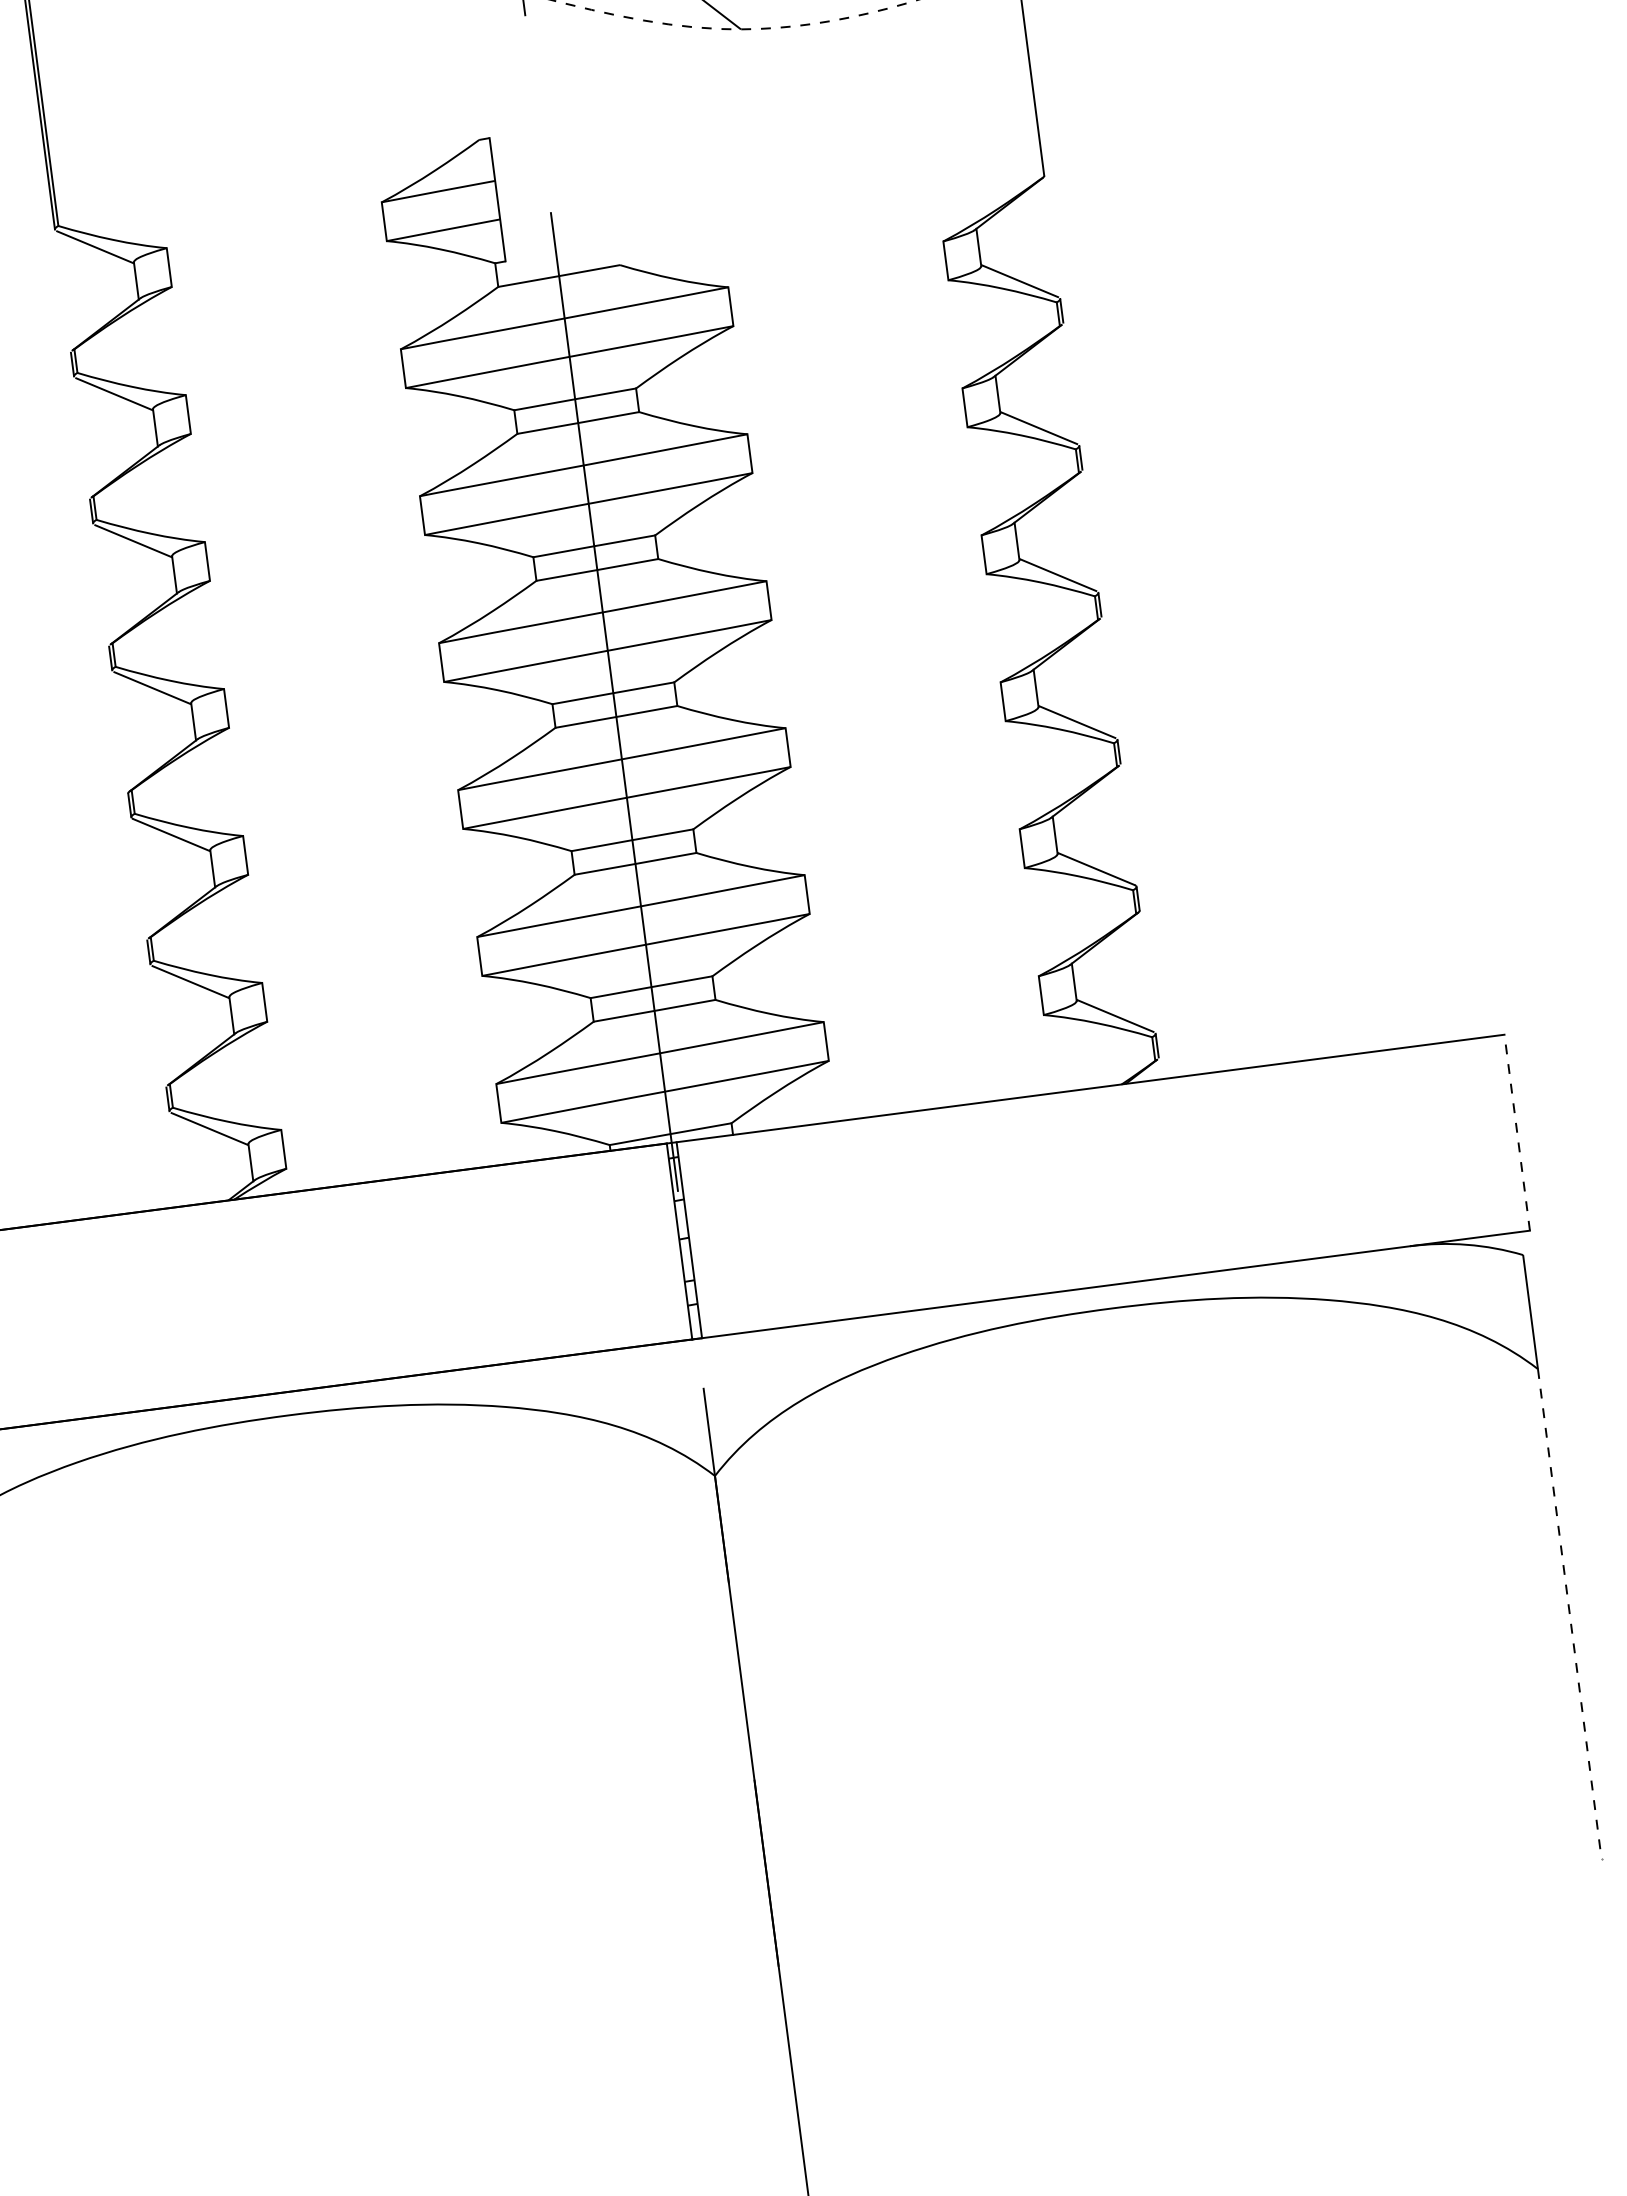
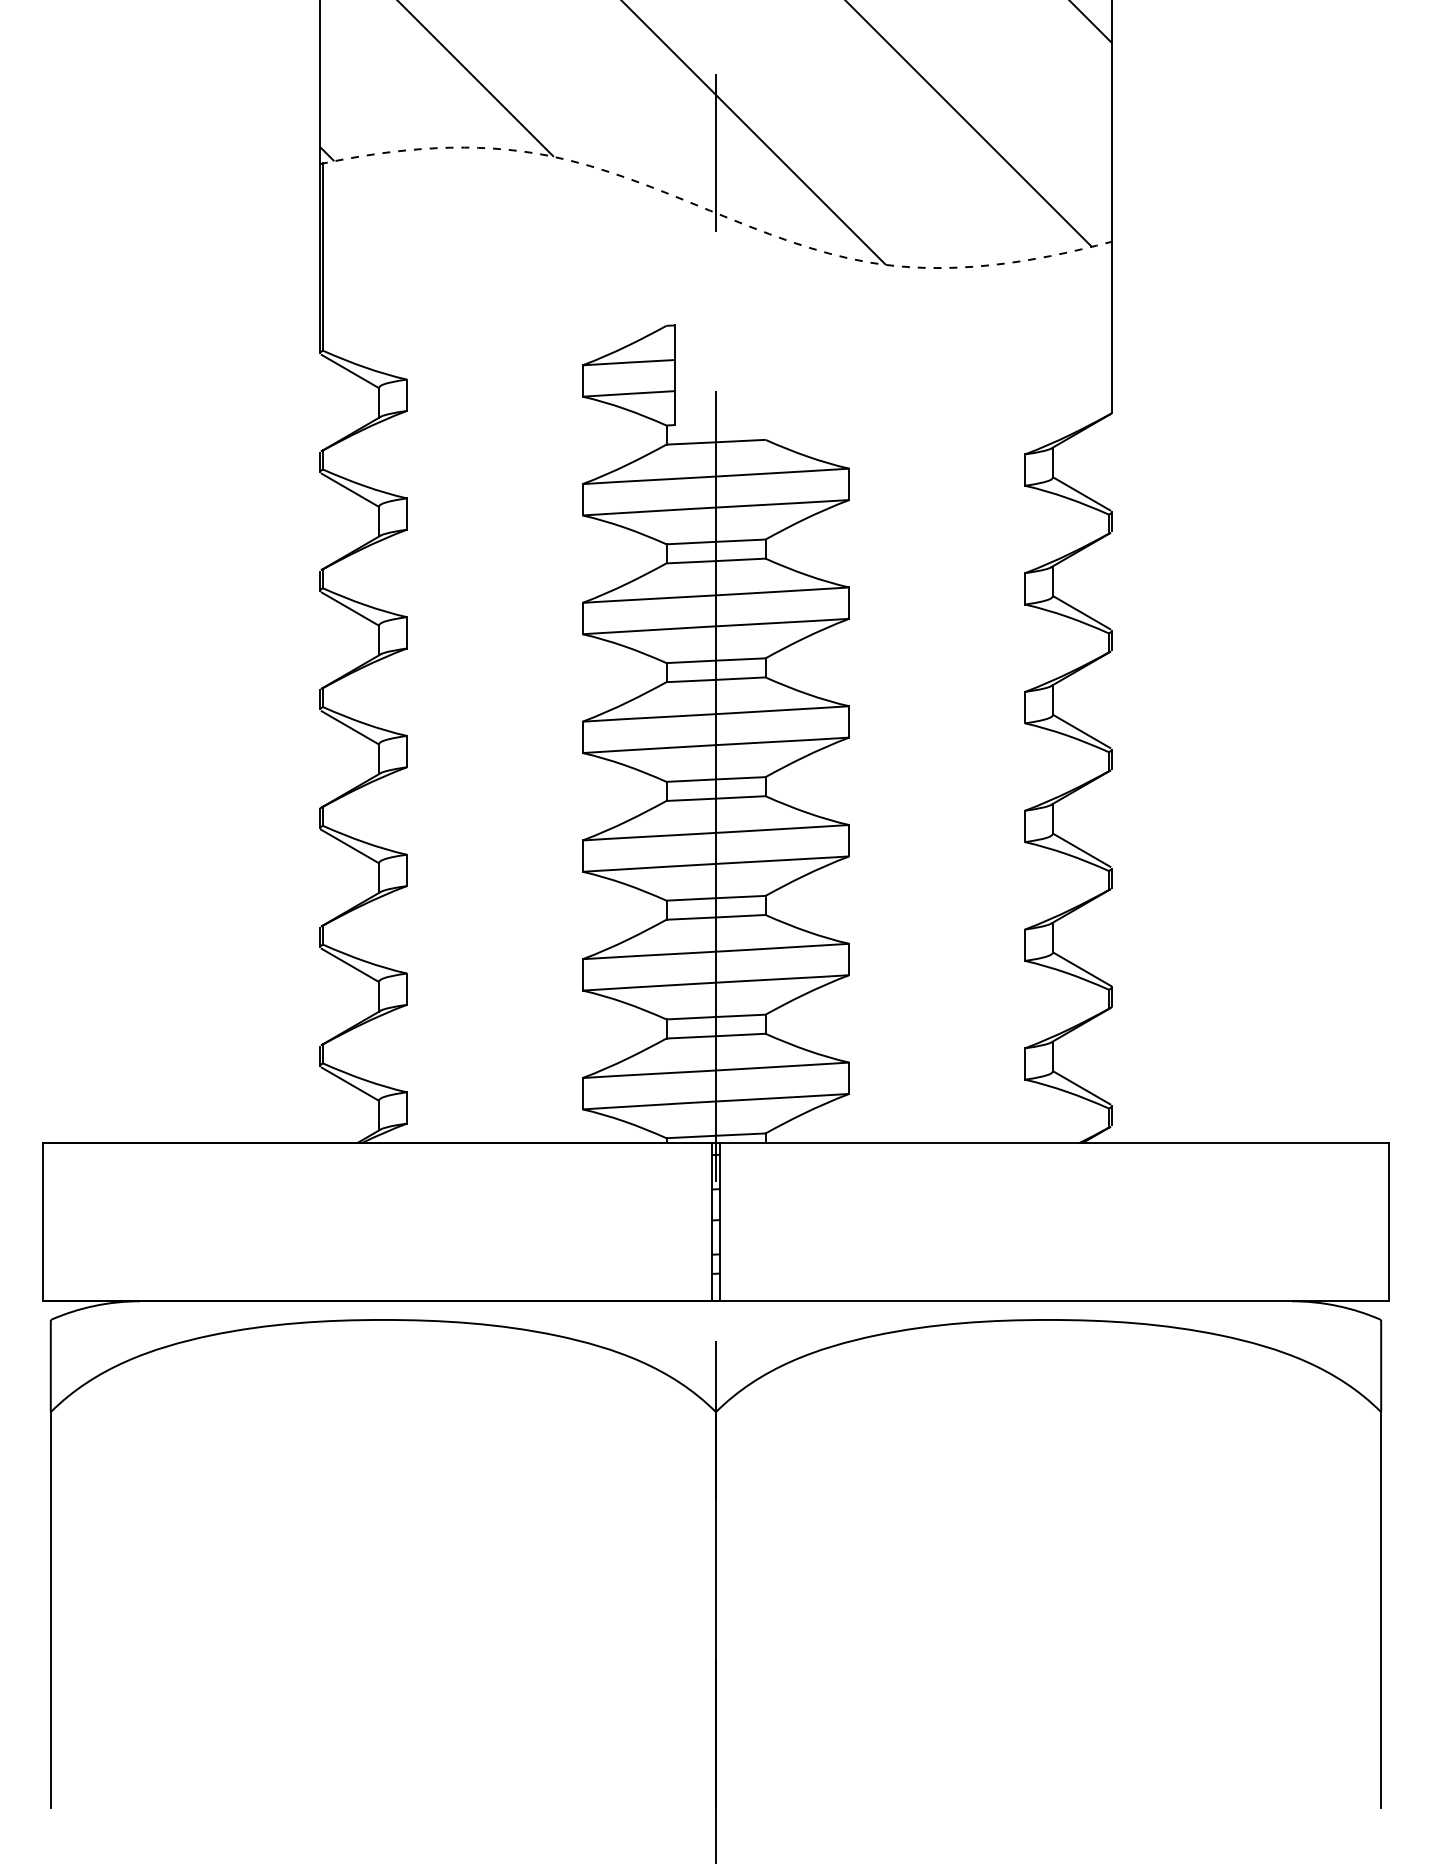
line: (1517, 1131) -> (1389, 1221), dashed -> solid
line: (1570, 1614) -> (1381, 1610), dashed -> solid

